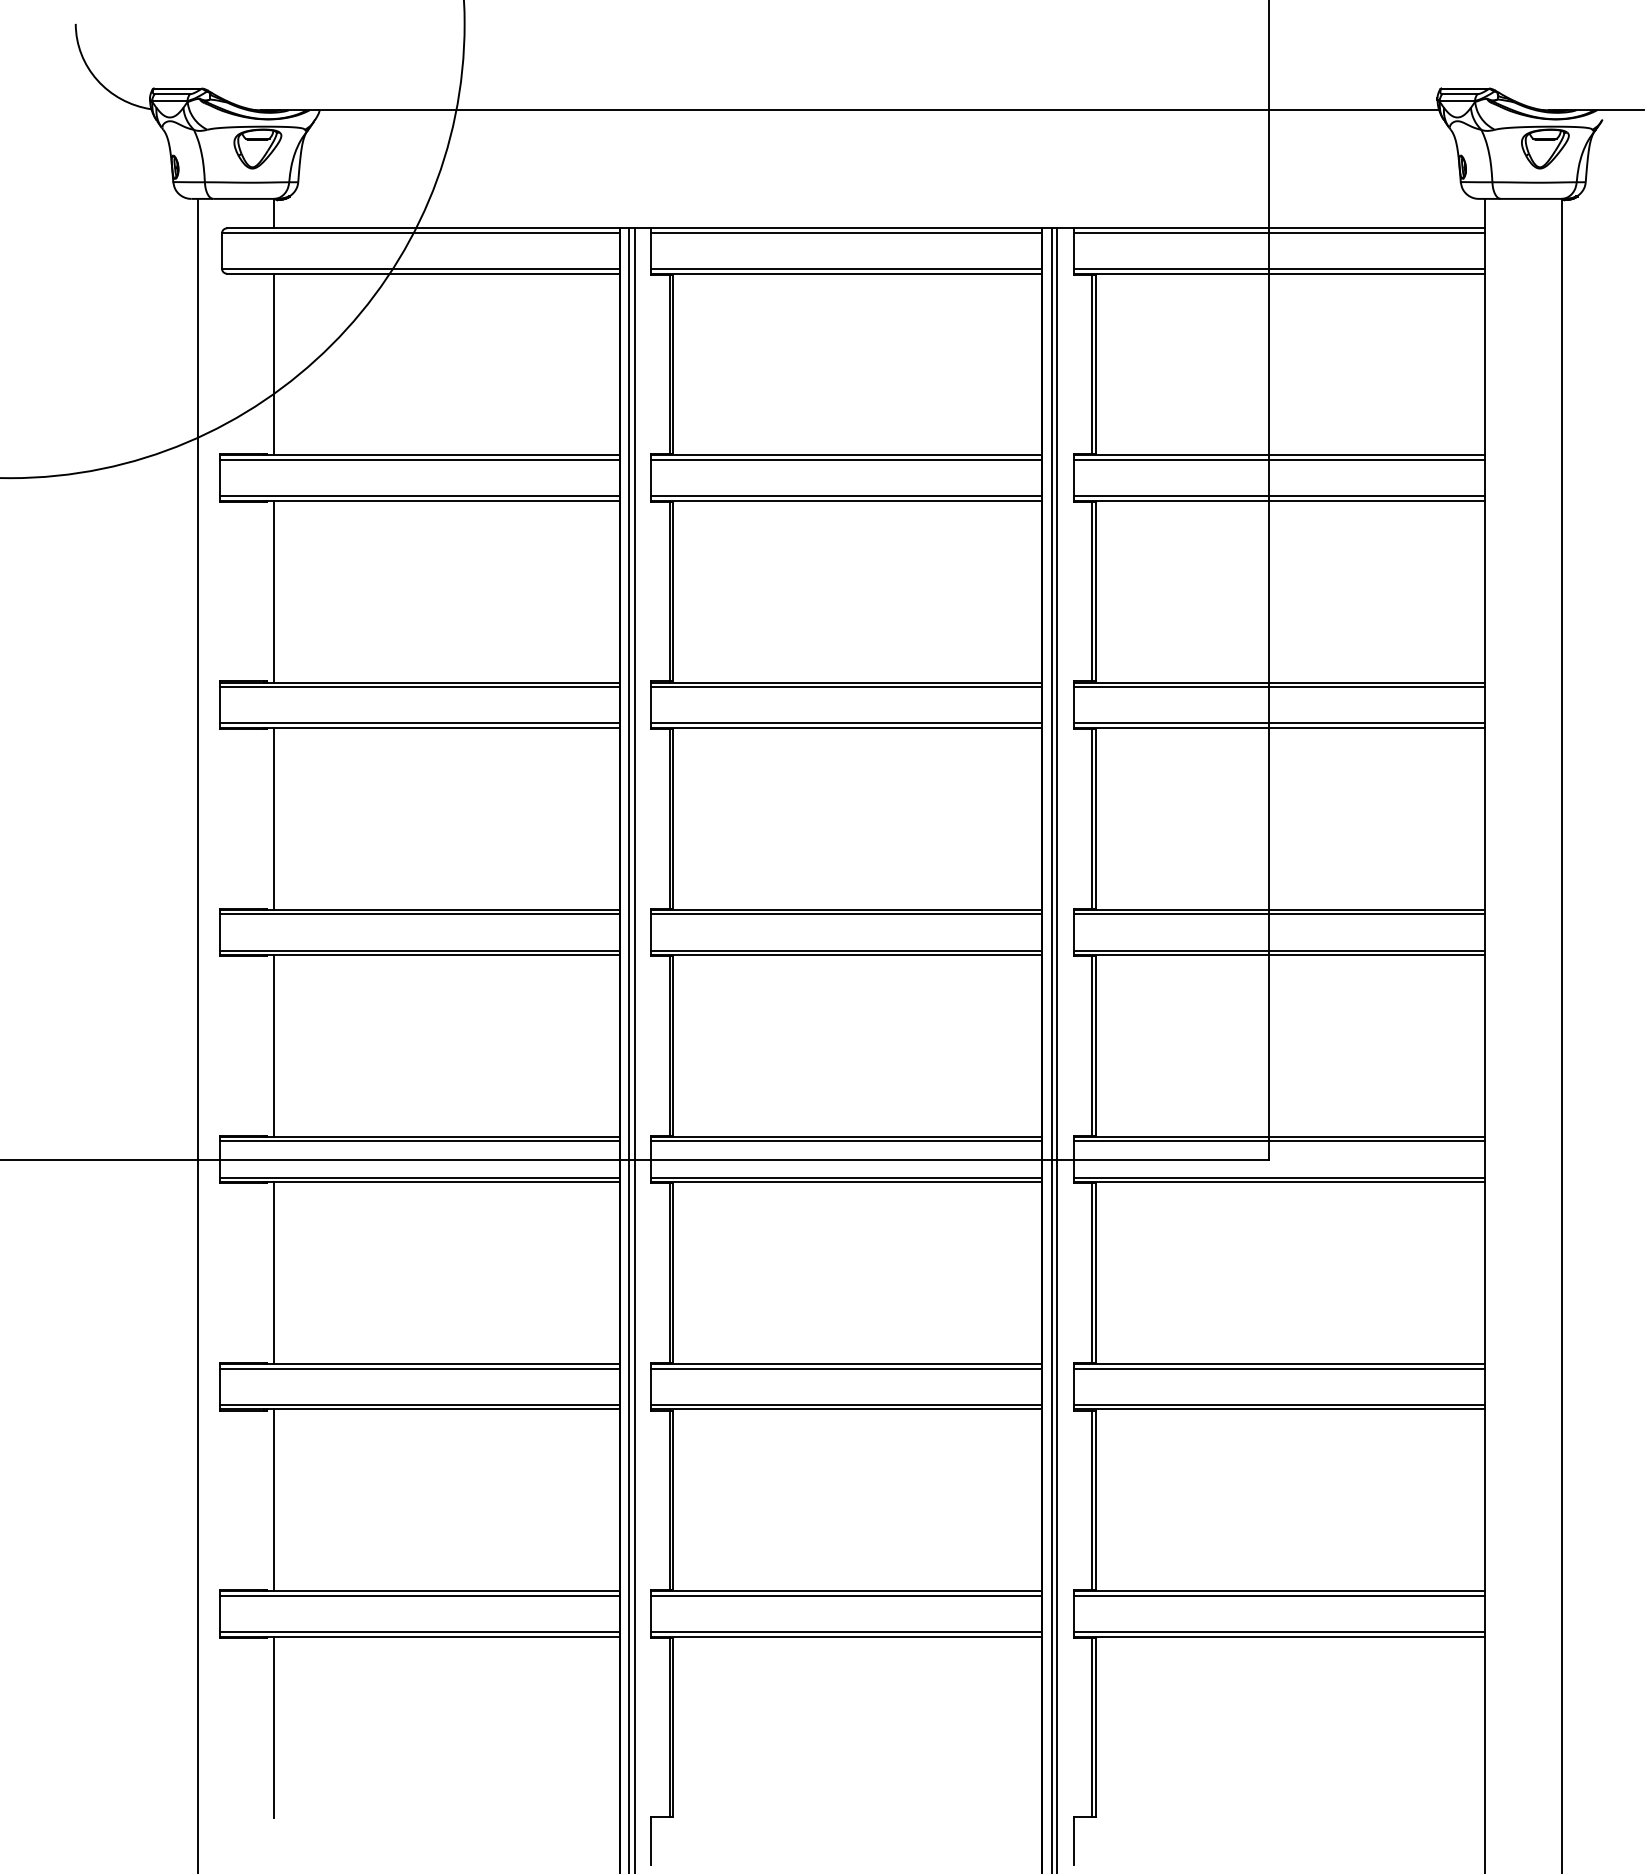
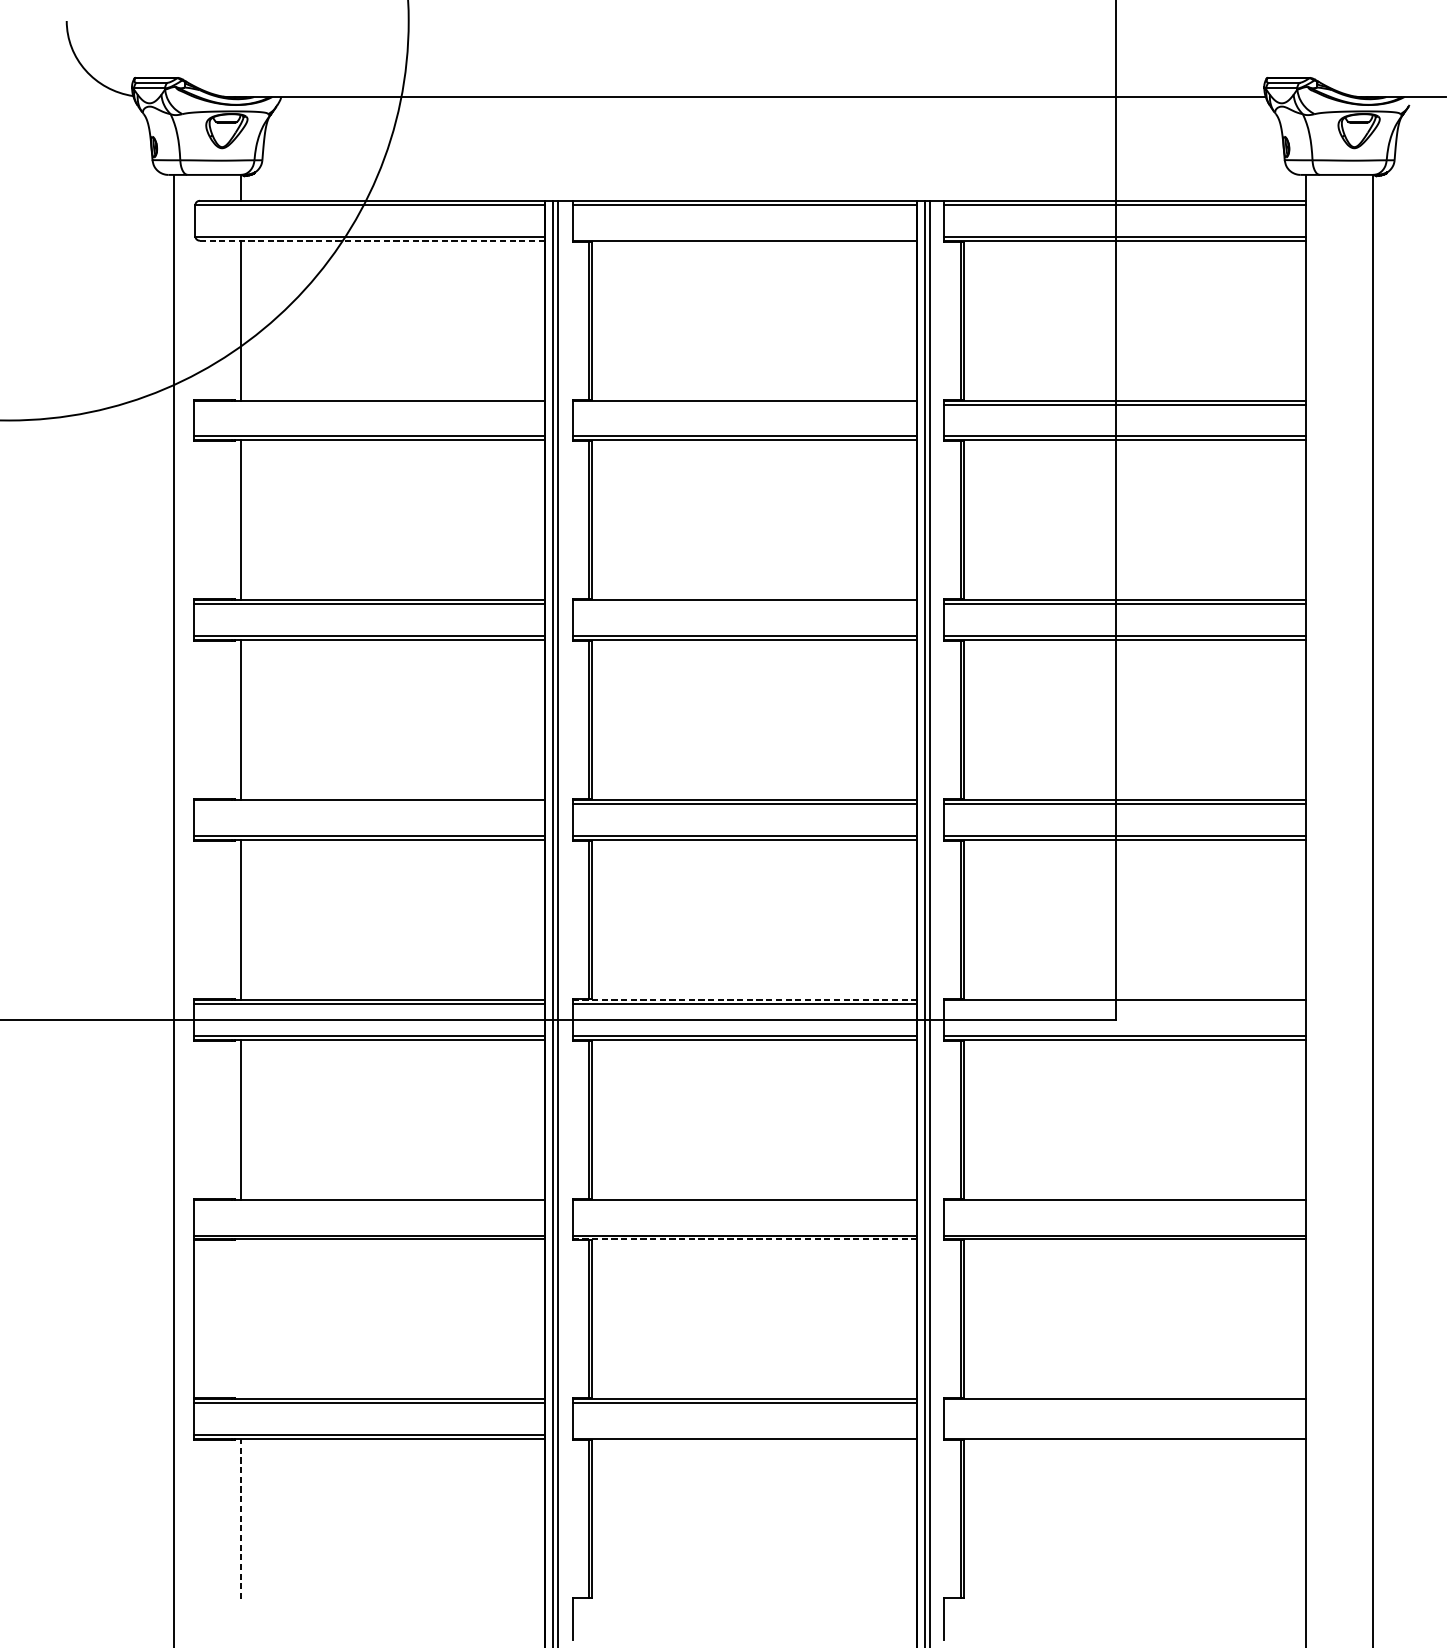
line: (846, 269) -> (744, 237), removed
line: (423, 273) -> (372, 240), solid -> dashed
line: (419, 460) -> (369, 404), removed
line: (846, 460) -> (744, 404), removed
line: (846, 687) -> (744, 604), removed
line: (419, 914) -> (369, 804), removed
line: (847, 1136) -> (745, 999), solid -> dashed
line: (1279, 1141) -> (1125, 1003), removed
line: (419, 1368) -> (369, 1203), removed
line: (846, 1368) -> (744, 1203), removed
line: (1279, 1368) -> (1125, 1203), removed
line: (847, 1409) -> (745, 1239), solid -> dashed
line: (274, 1500) -> (194, 1319), moved
line: (1279, 1595) -> (1125, 1403), removed
line: (846, 1632) -> (744, 1435), removed
line: (1279, 1632) -> (1125, 1435), removed
line: (274, 1727) -> (241, 1519), solid -> dashed

